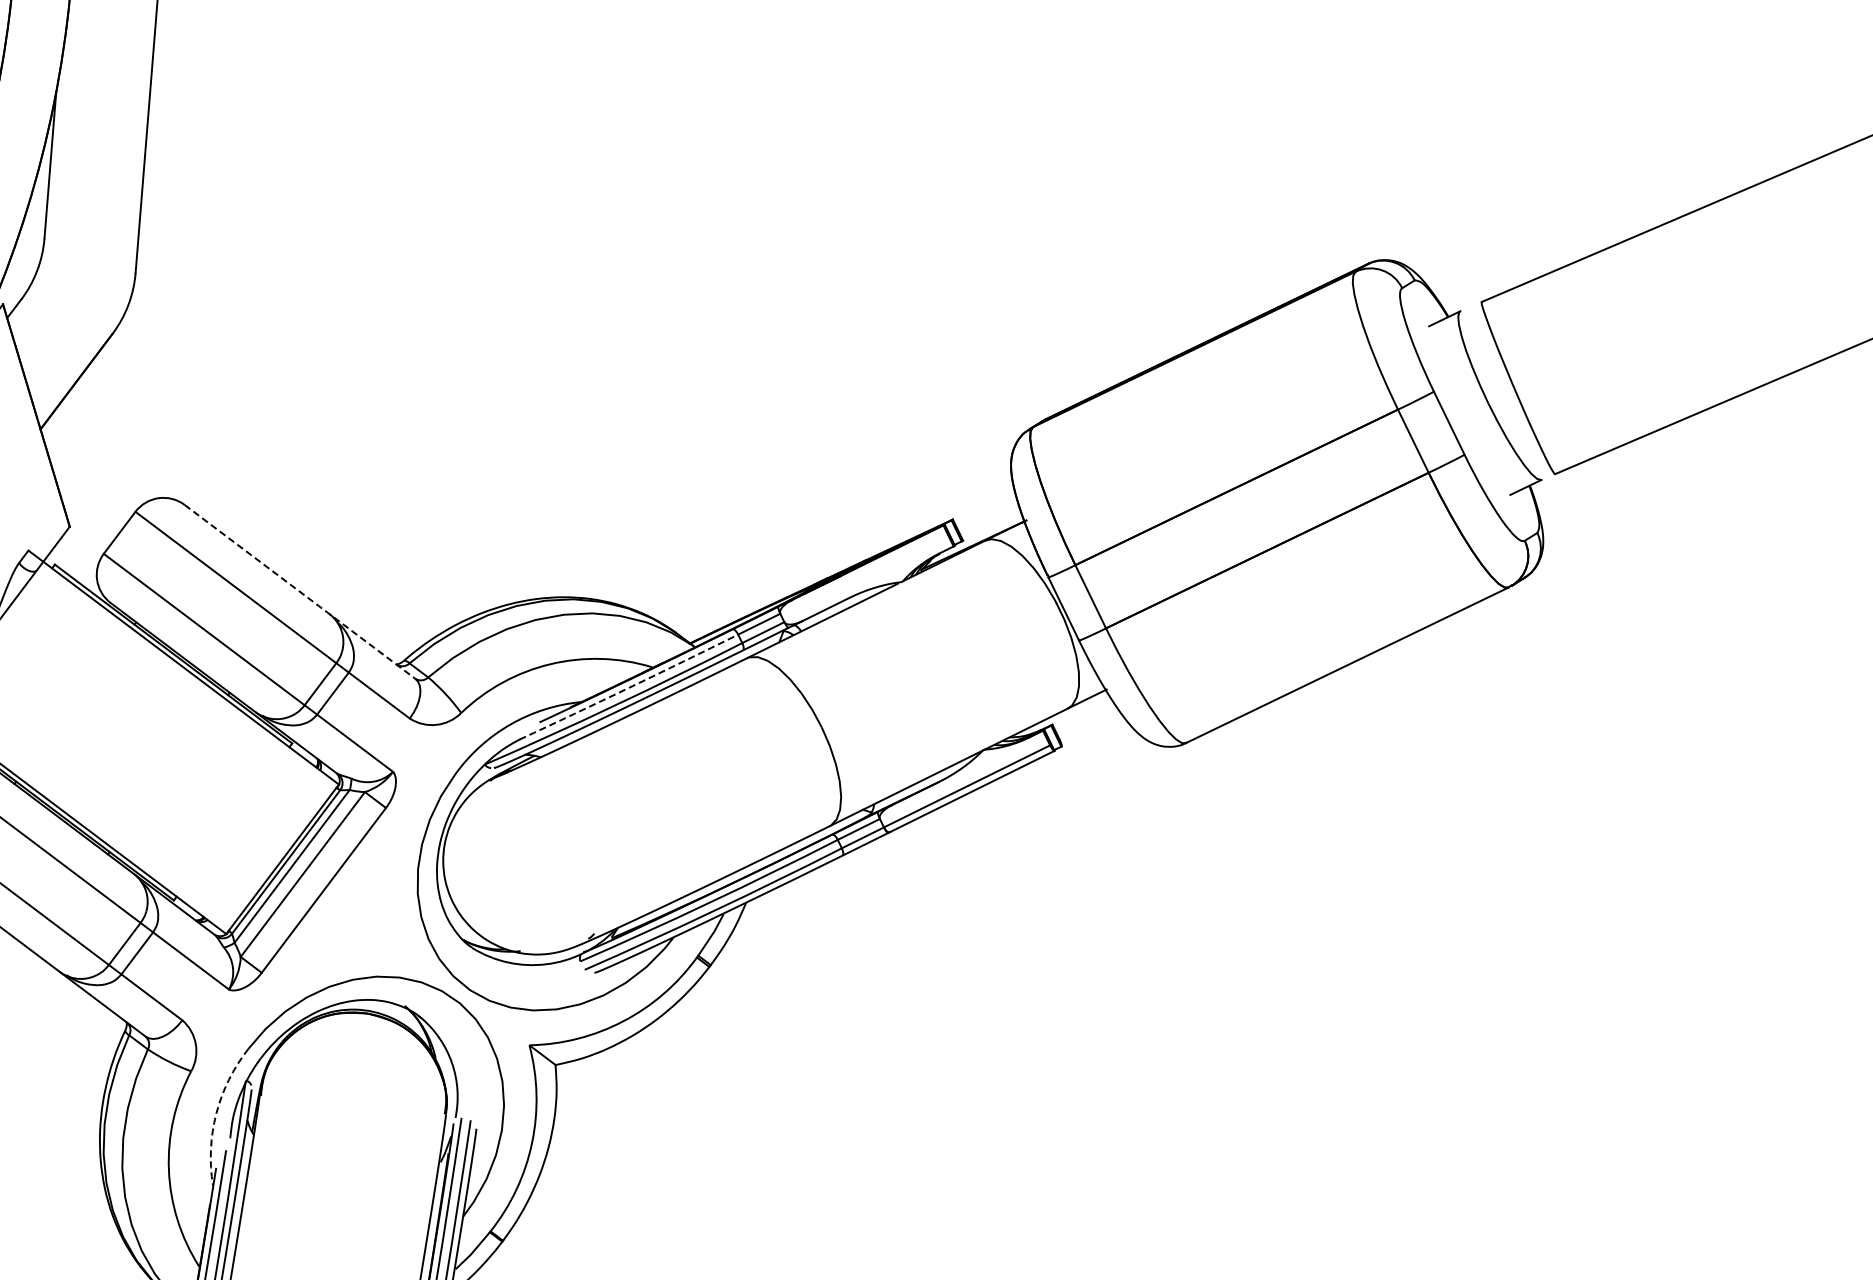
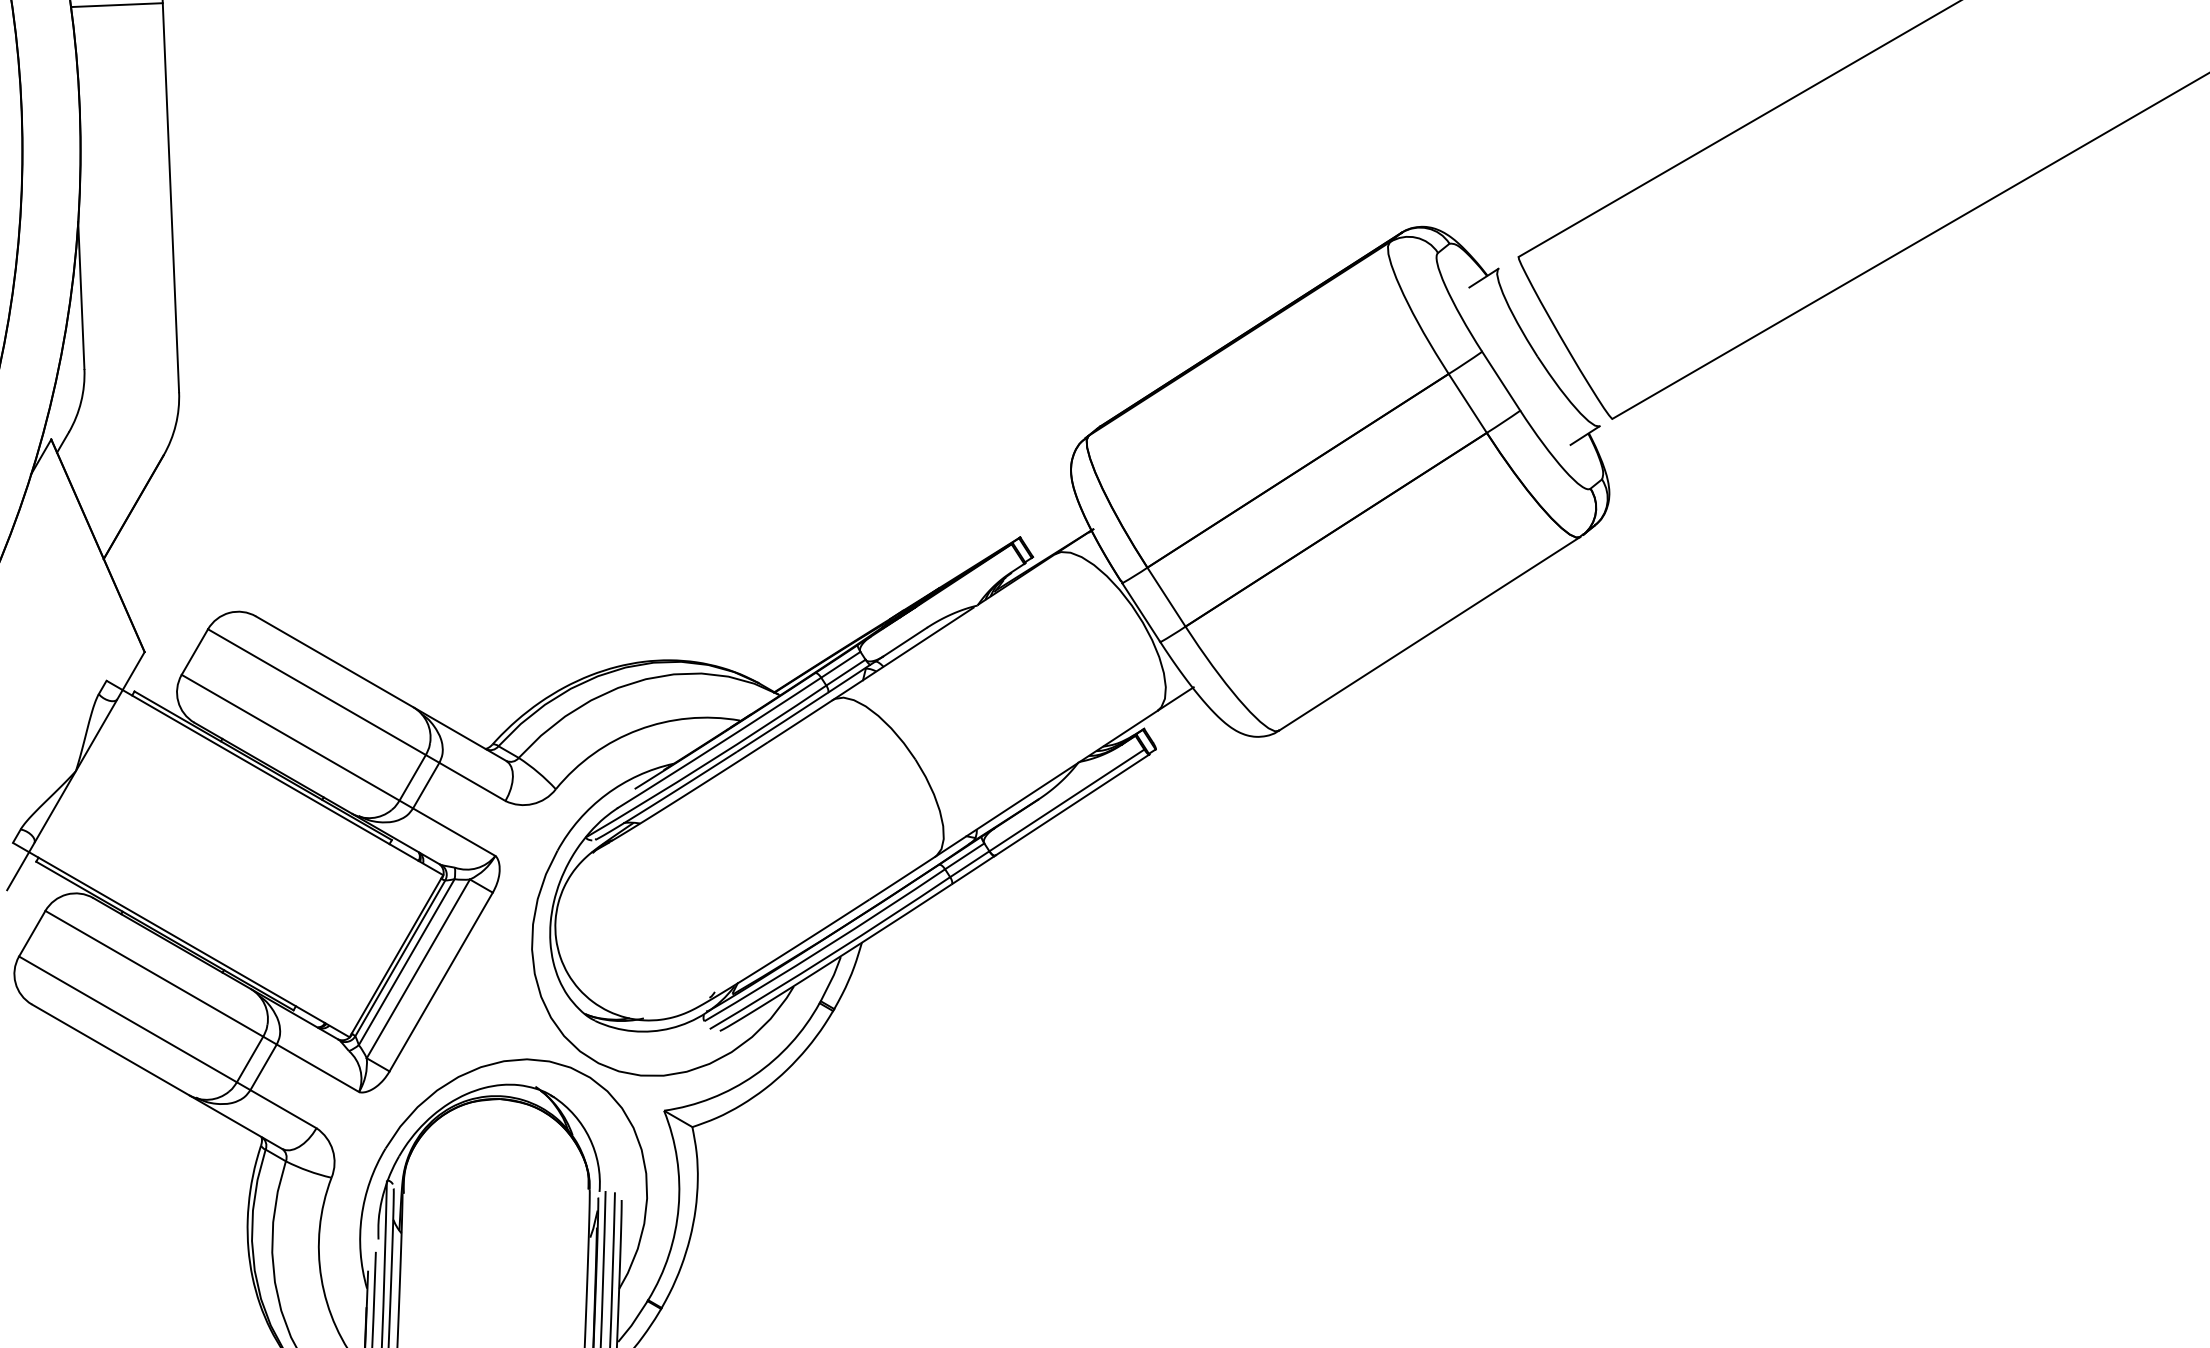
line: (300, 591) -> (381, 688), dashed -> solid
arc: (629, 687) -> (719, 743), dashed -> solid
arc: (216, 1113) -> (361, 1216), dashed -> solid

